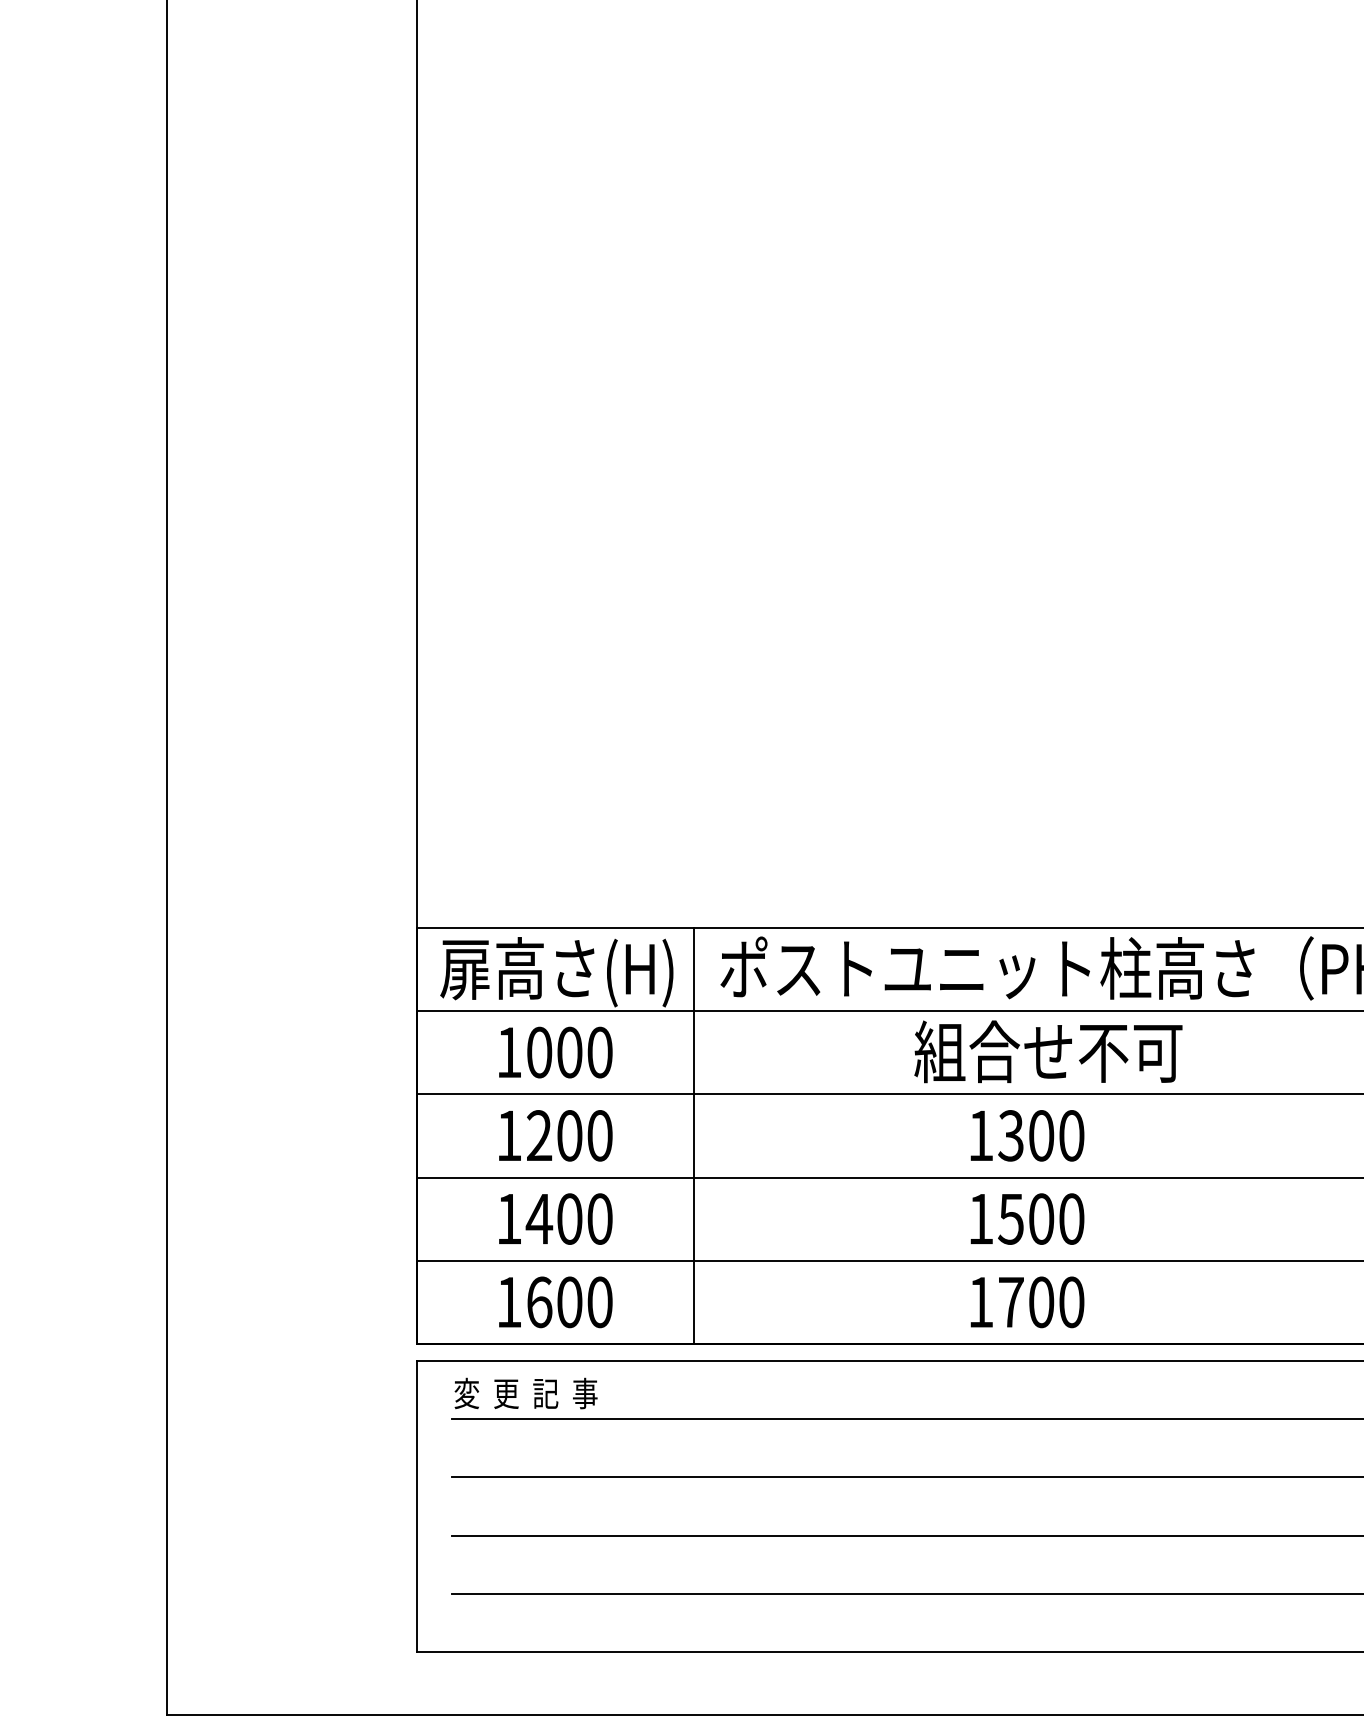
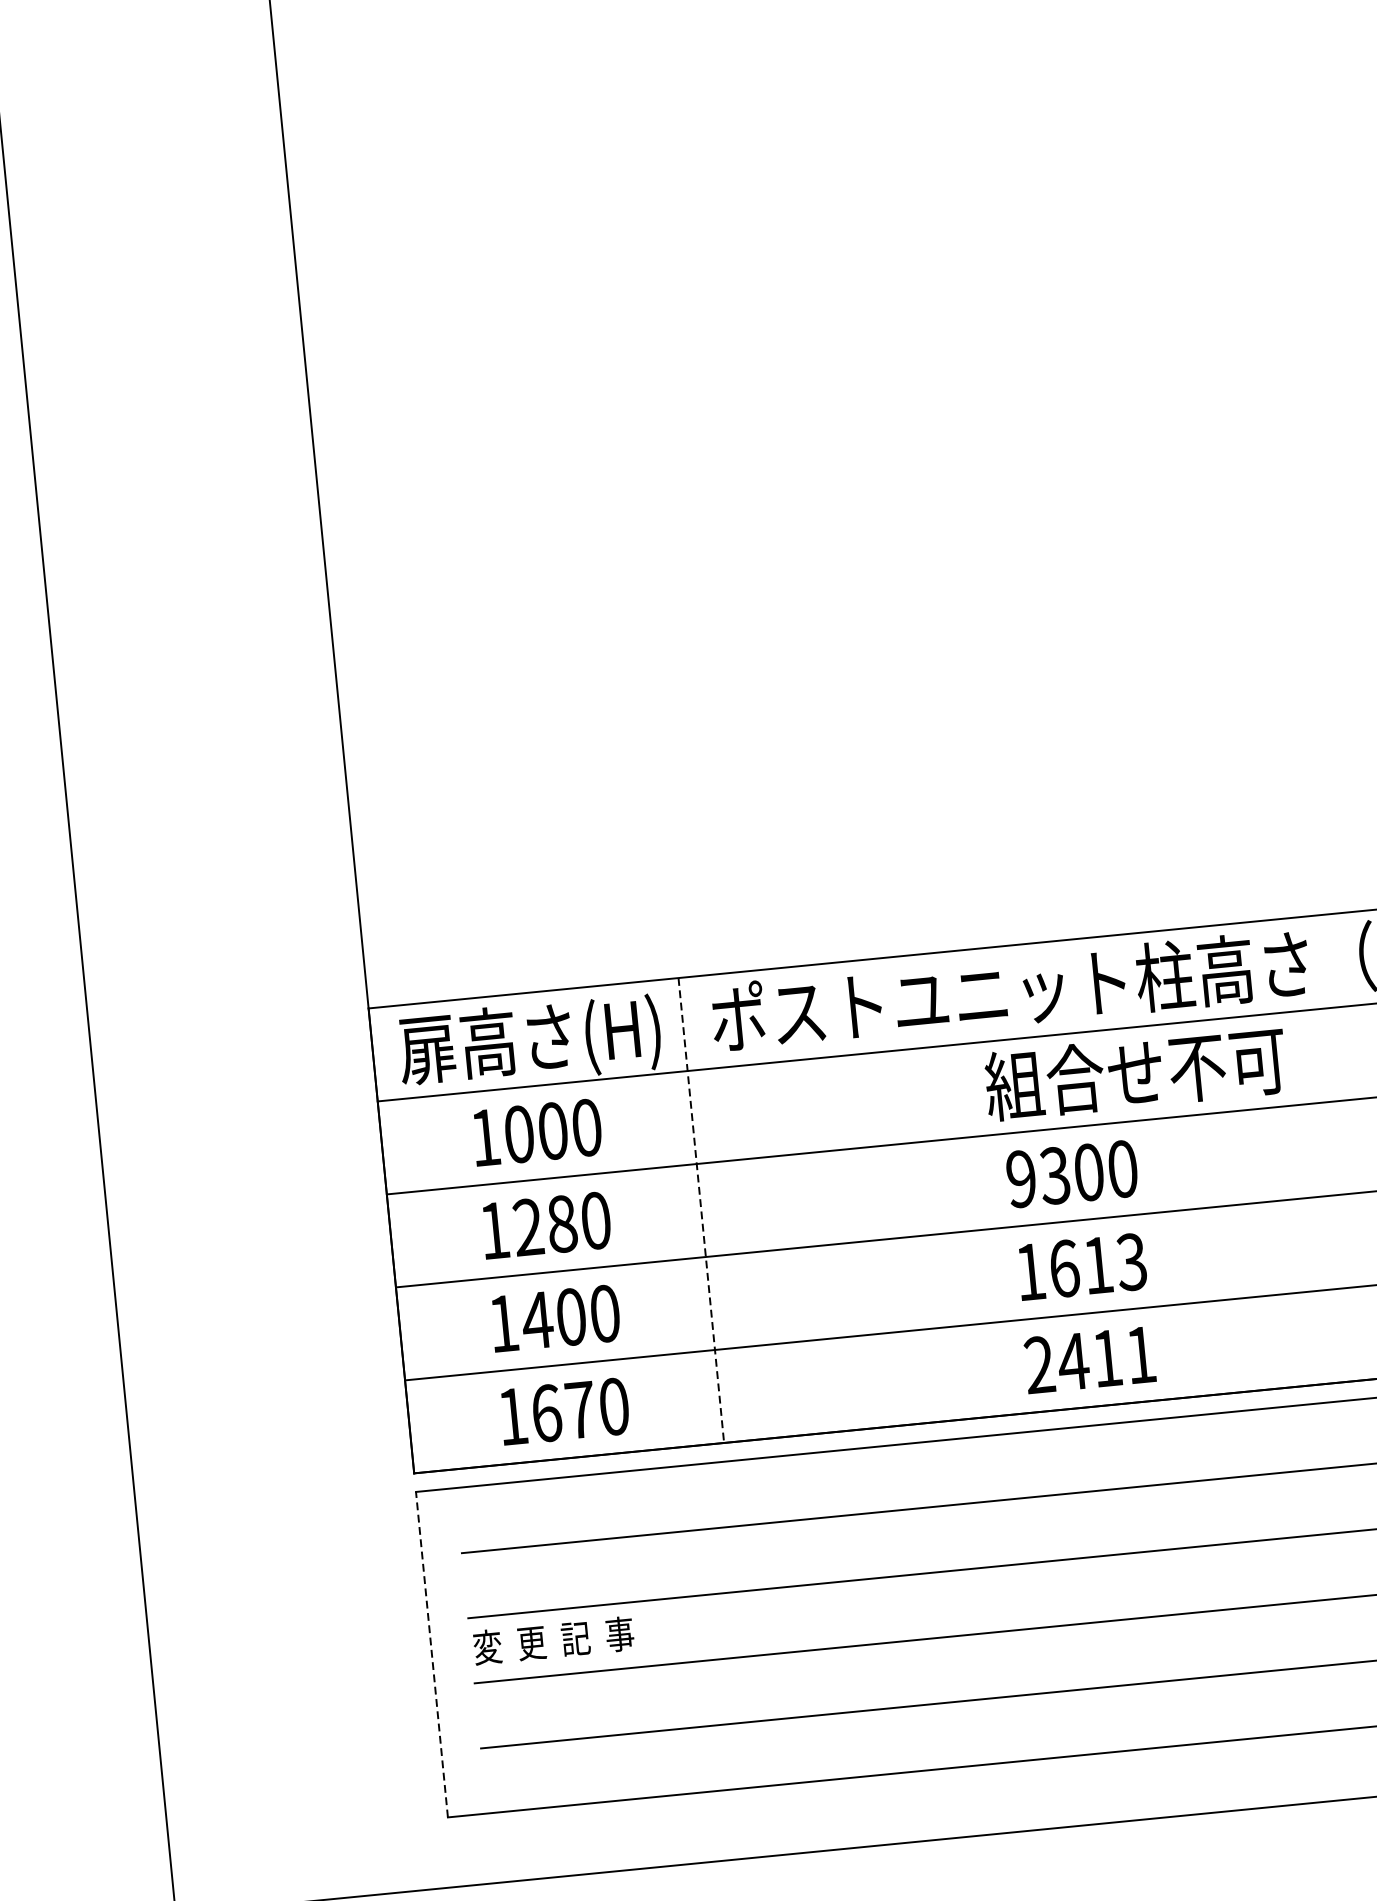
text: (1048, 1051) -> (1135, 1072), moved
text: (569, 1135) -> (561, 1223), 1200 -> 1280
text: (980, 1135) -> (1020, 1178), 1300 -> 9300
line: (694, 1136) -> (701, 1211), solid -> dashed
text: (1041, 1218) -> (1098, 1264), 1500 -> 1613
text: (569, 1302) -> (580, 1410), 1600 -> 1670
text: (1026, 1302) -> (1090, 1360), 1700 -> 2411
text: (525, 1393) -> (553, 1640), moved
line: (416, 1506) -> (431, 1654), solid -> dashed

